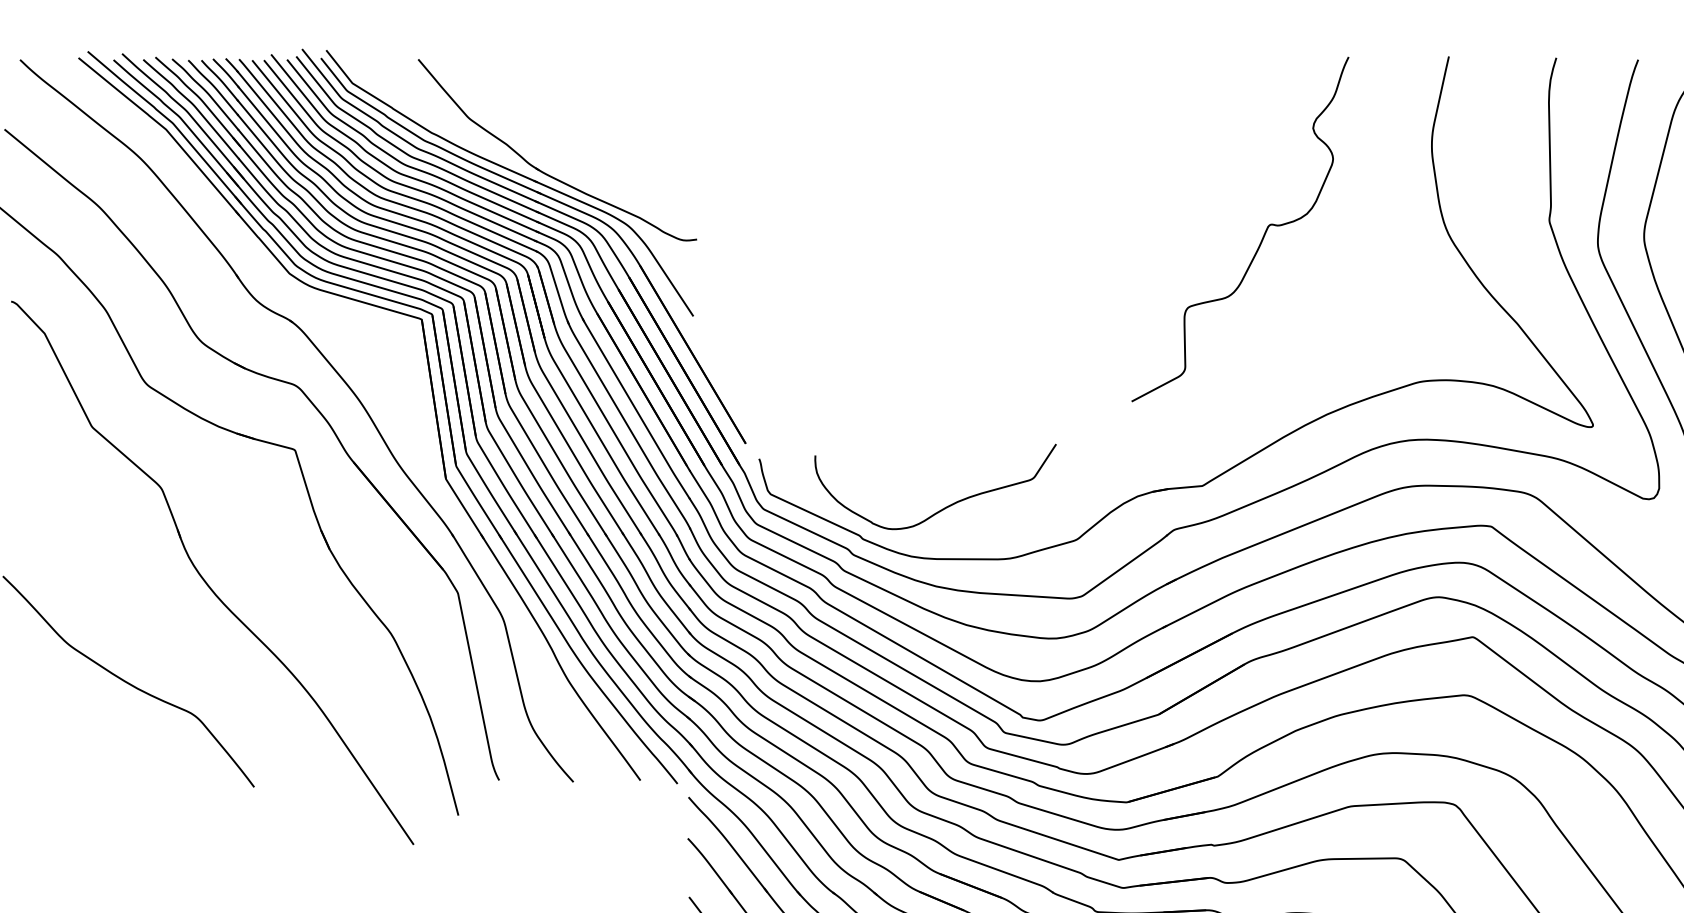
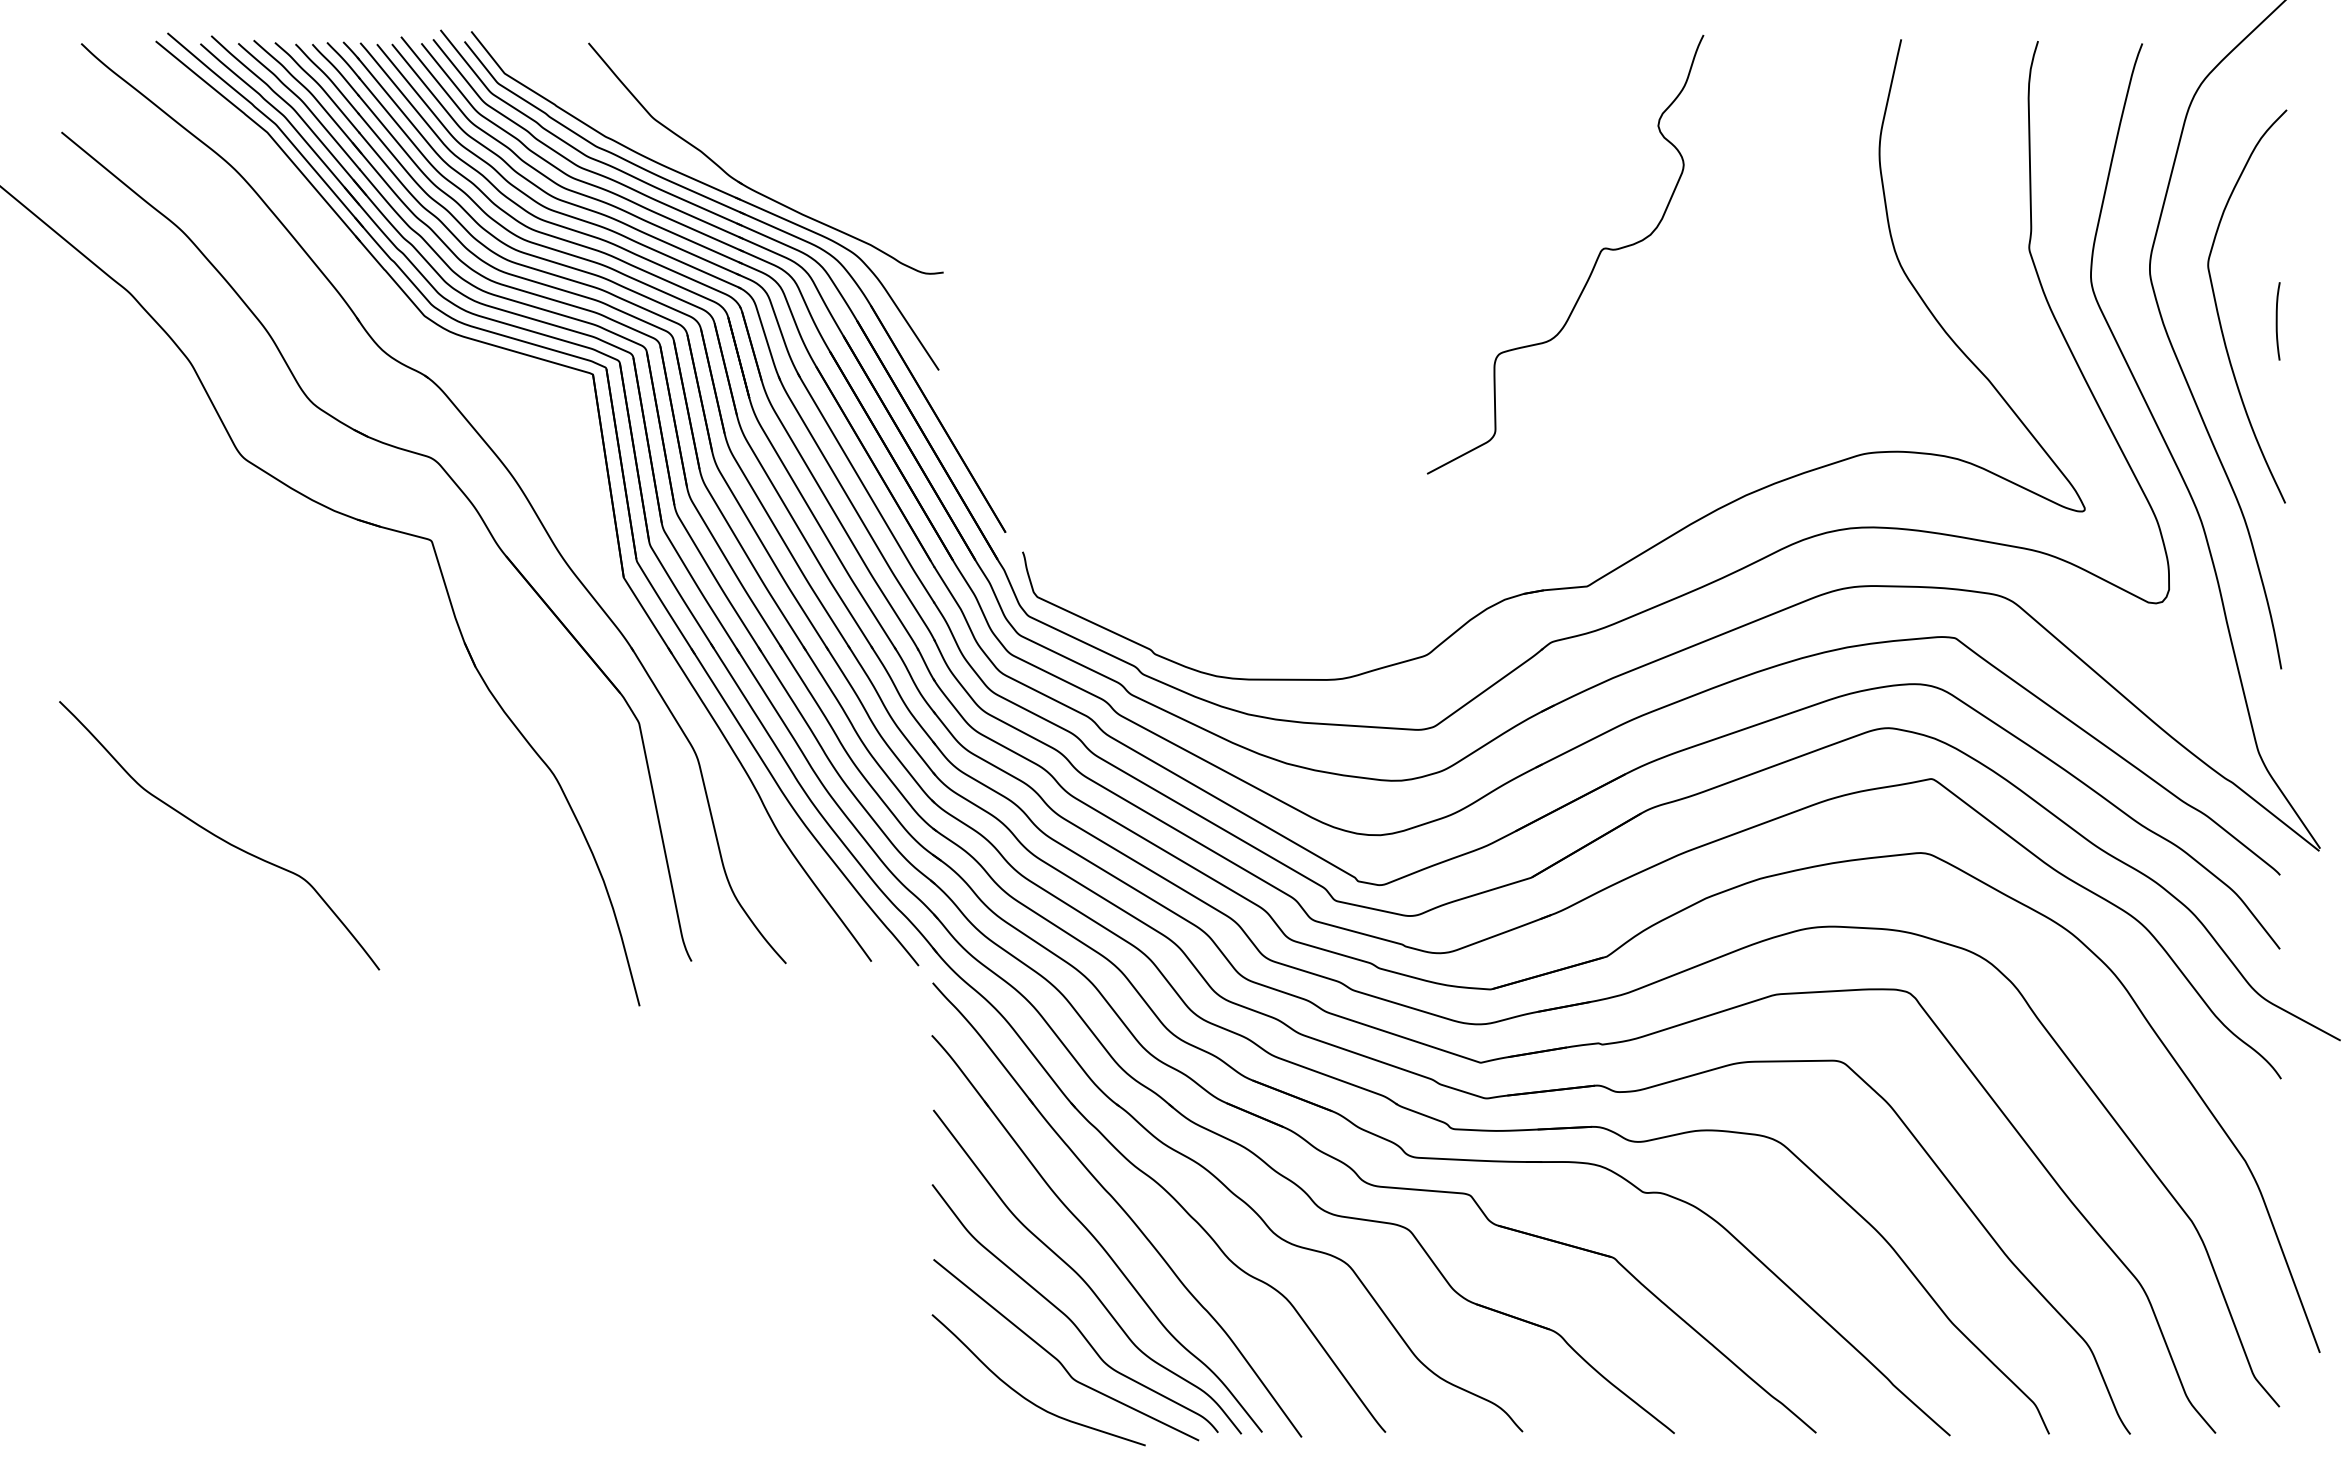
curve: (1261, 239) -> (1592, 267), moved
curve: (945, 507) -> (1259, 613), removed
part: (204, 579) -> (316, 705), removed

